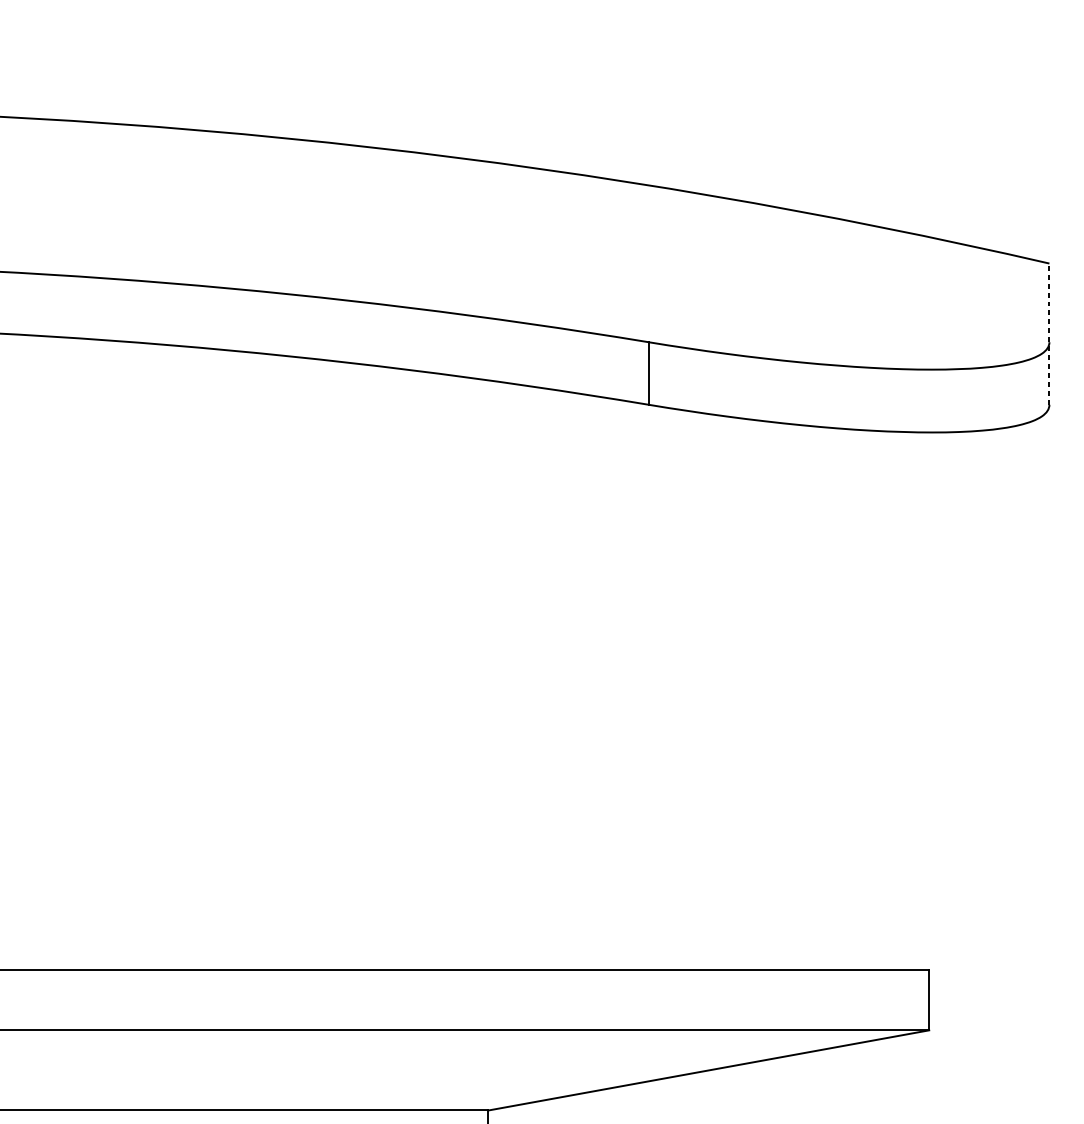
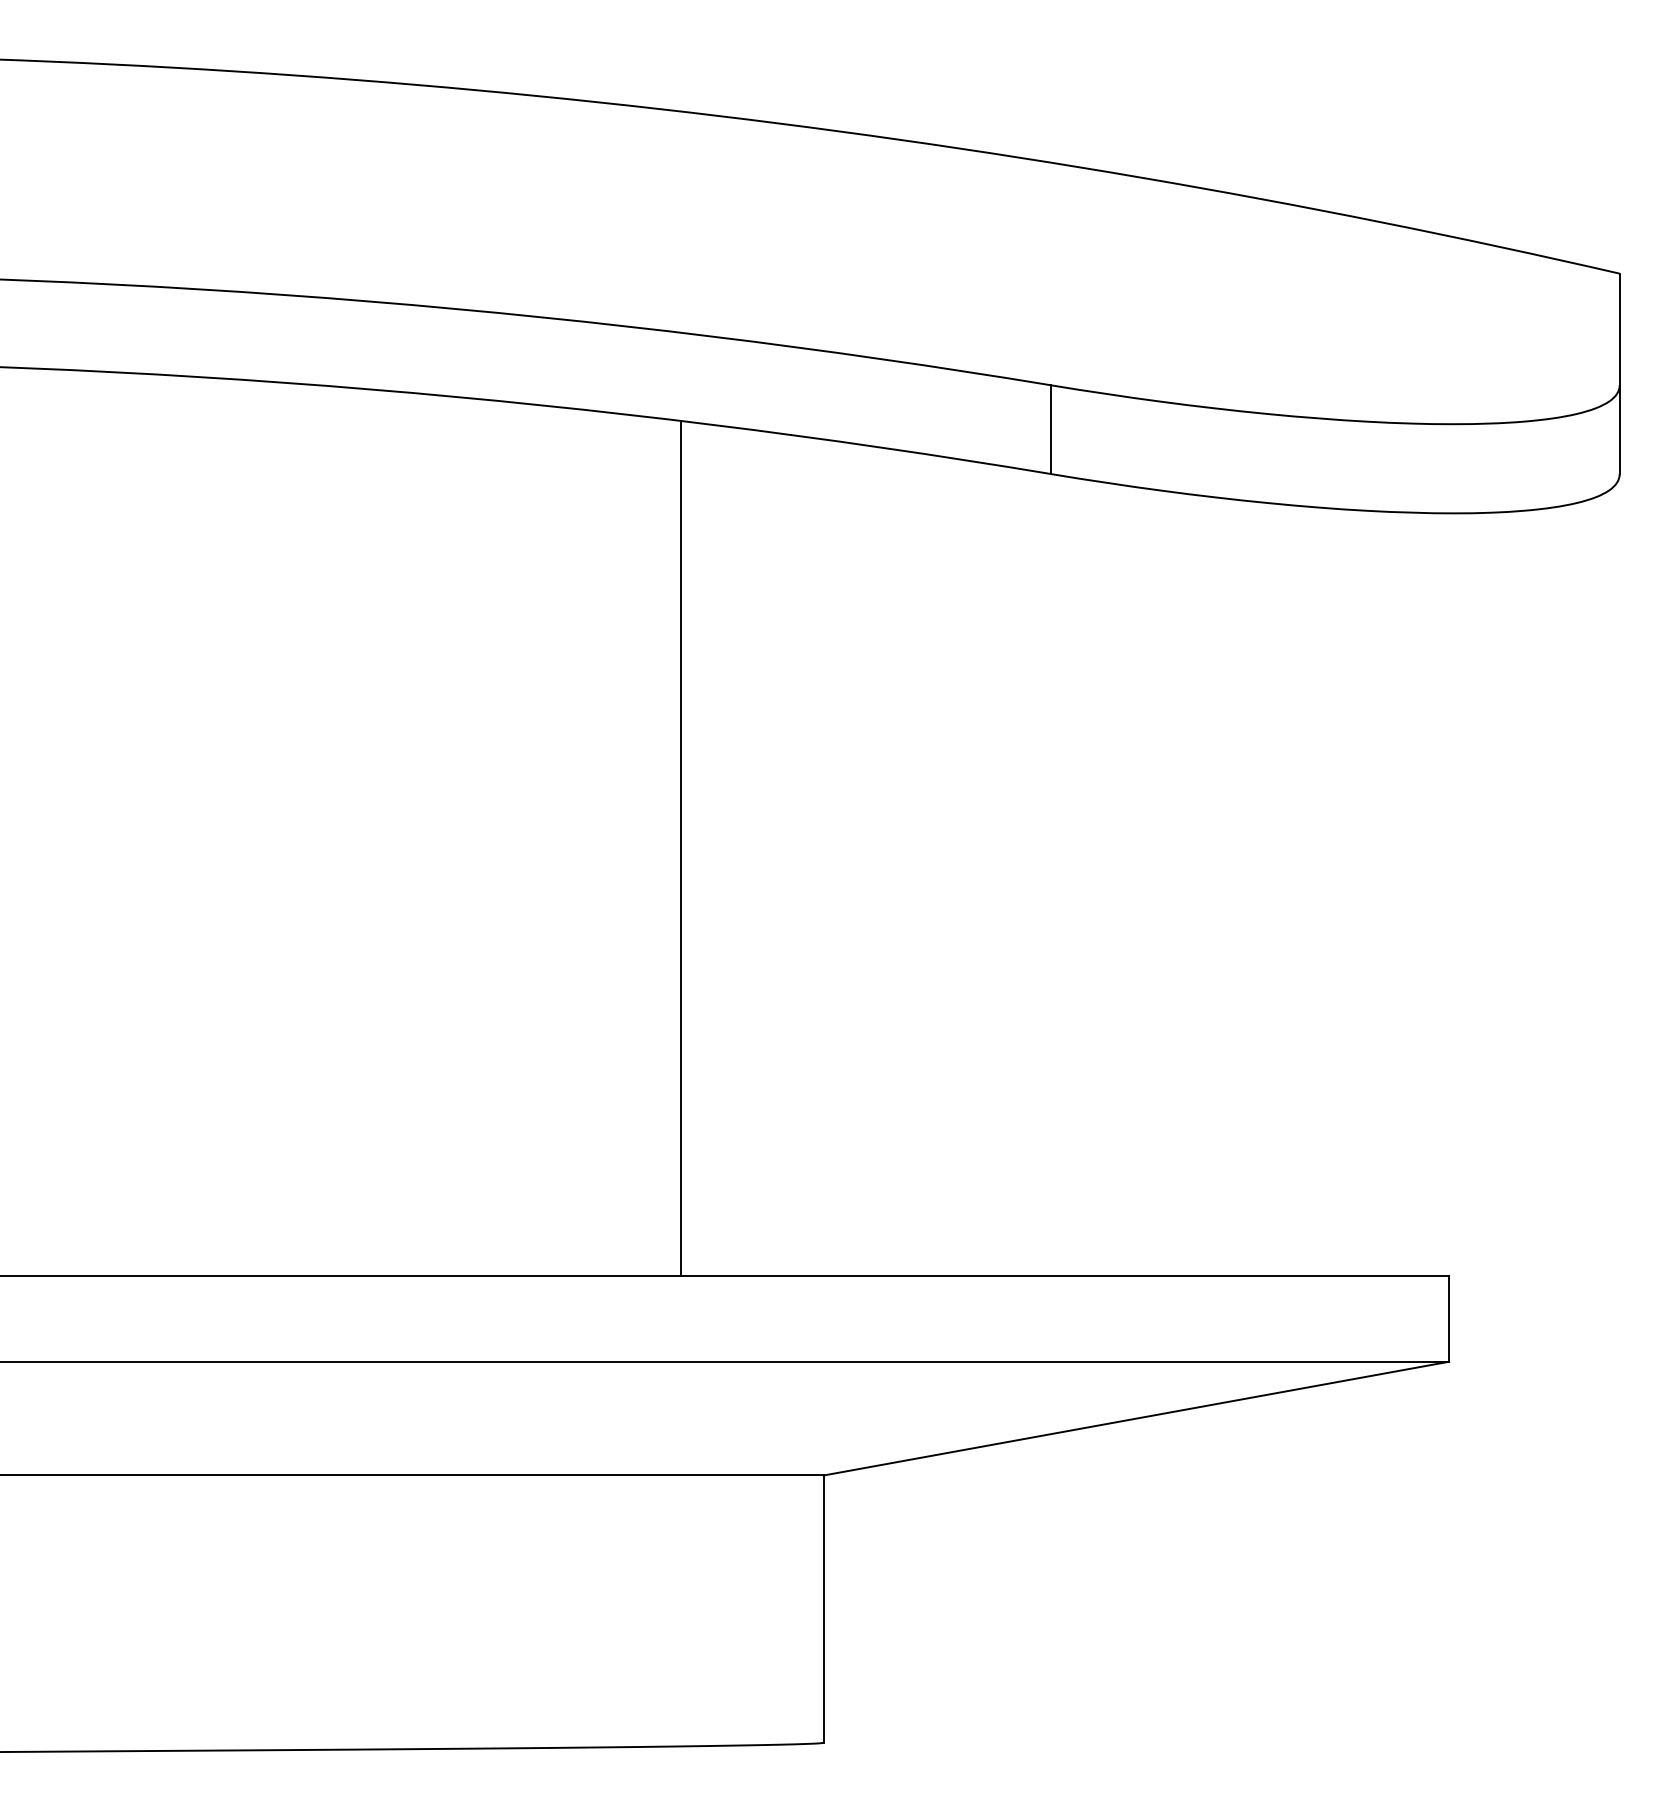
line: (1049, 333) -> (1619, 373), dashed -> solid
line: (388, 668) -> (681, 848), added

